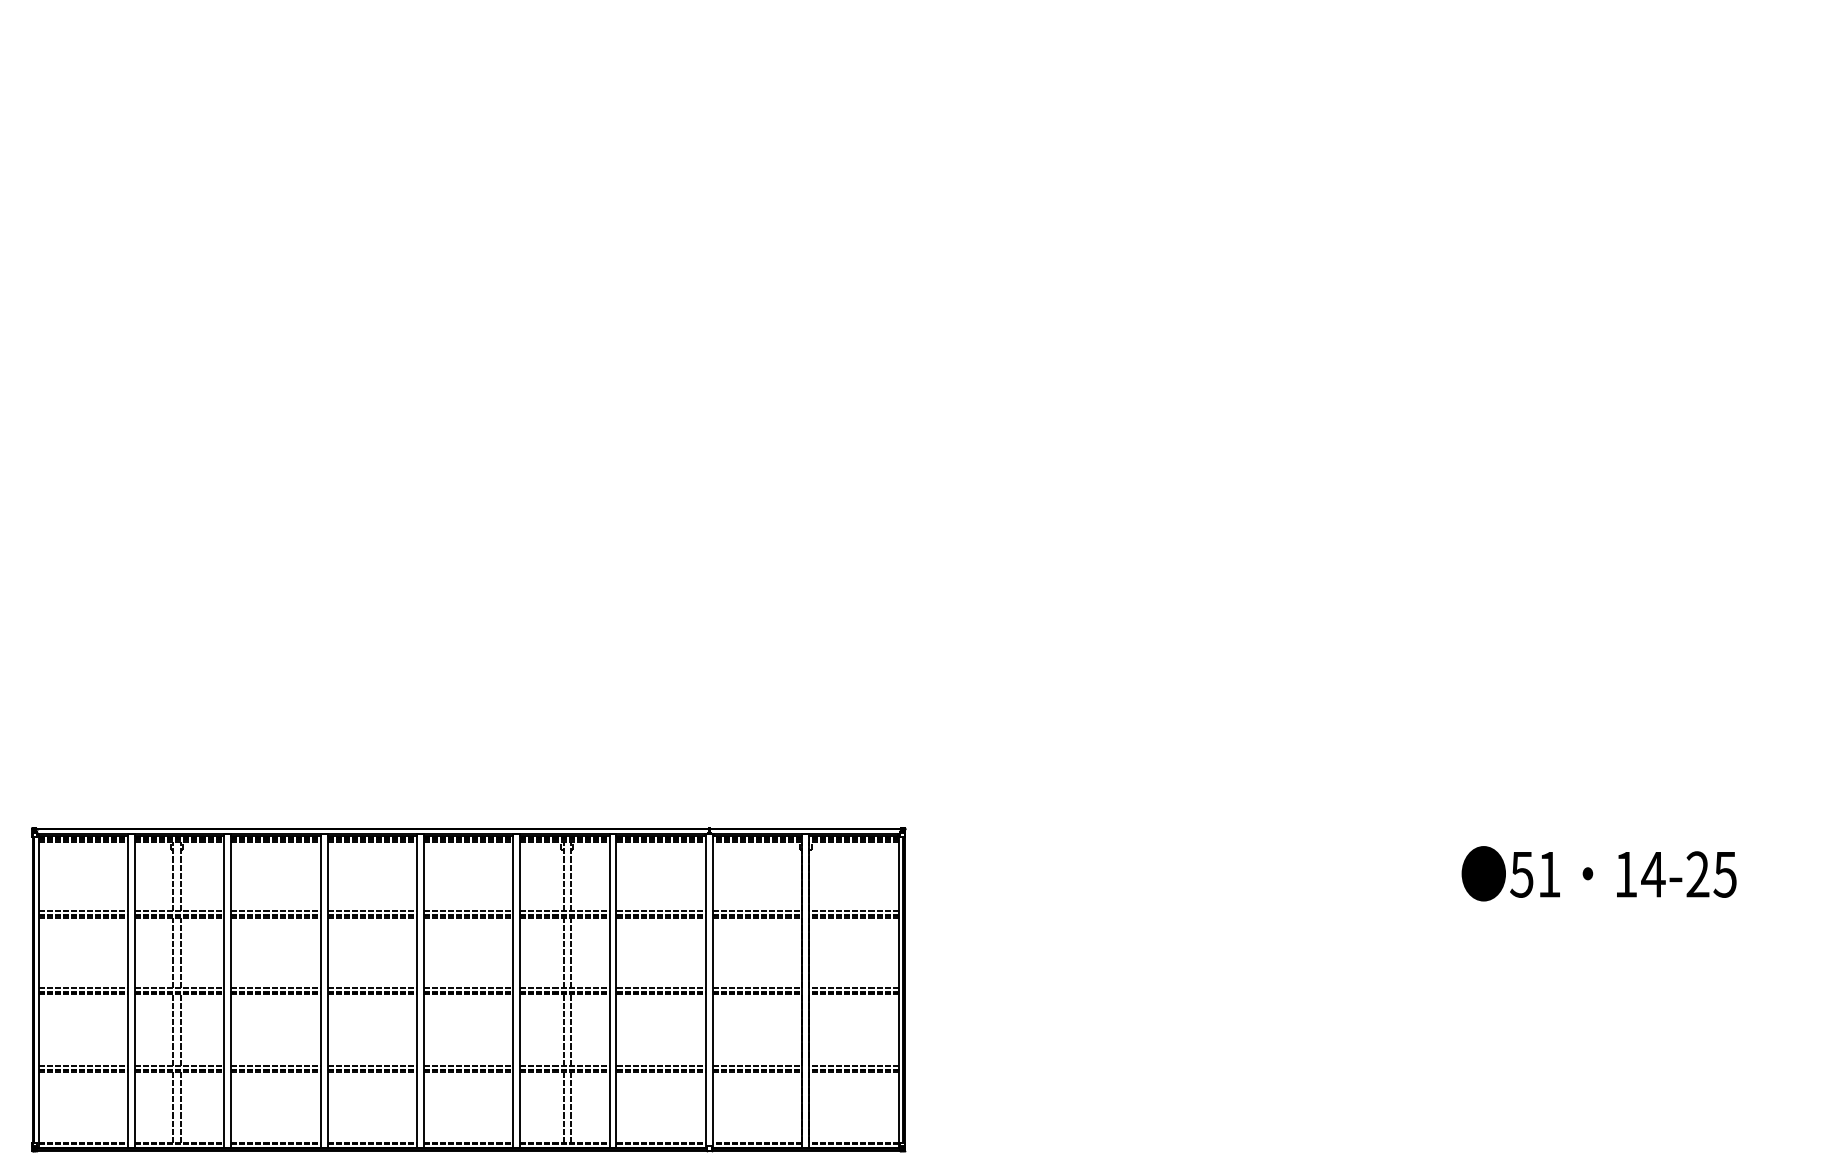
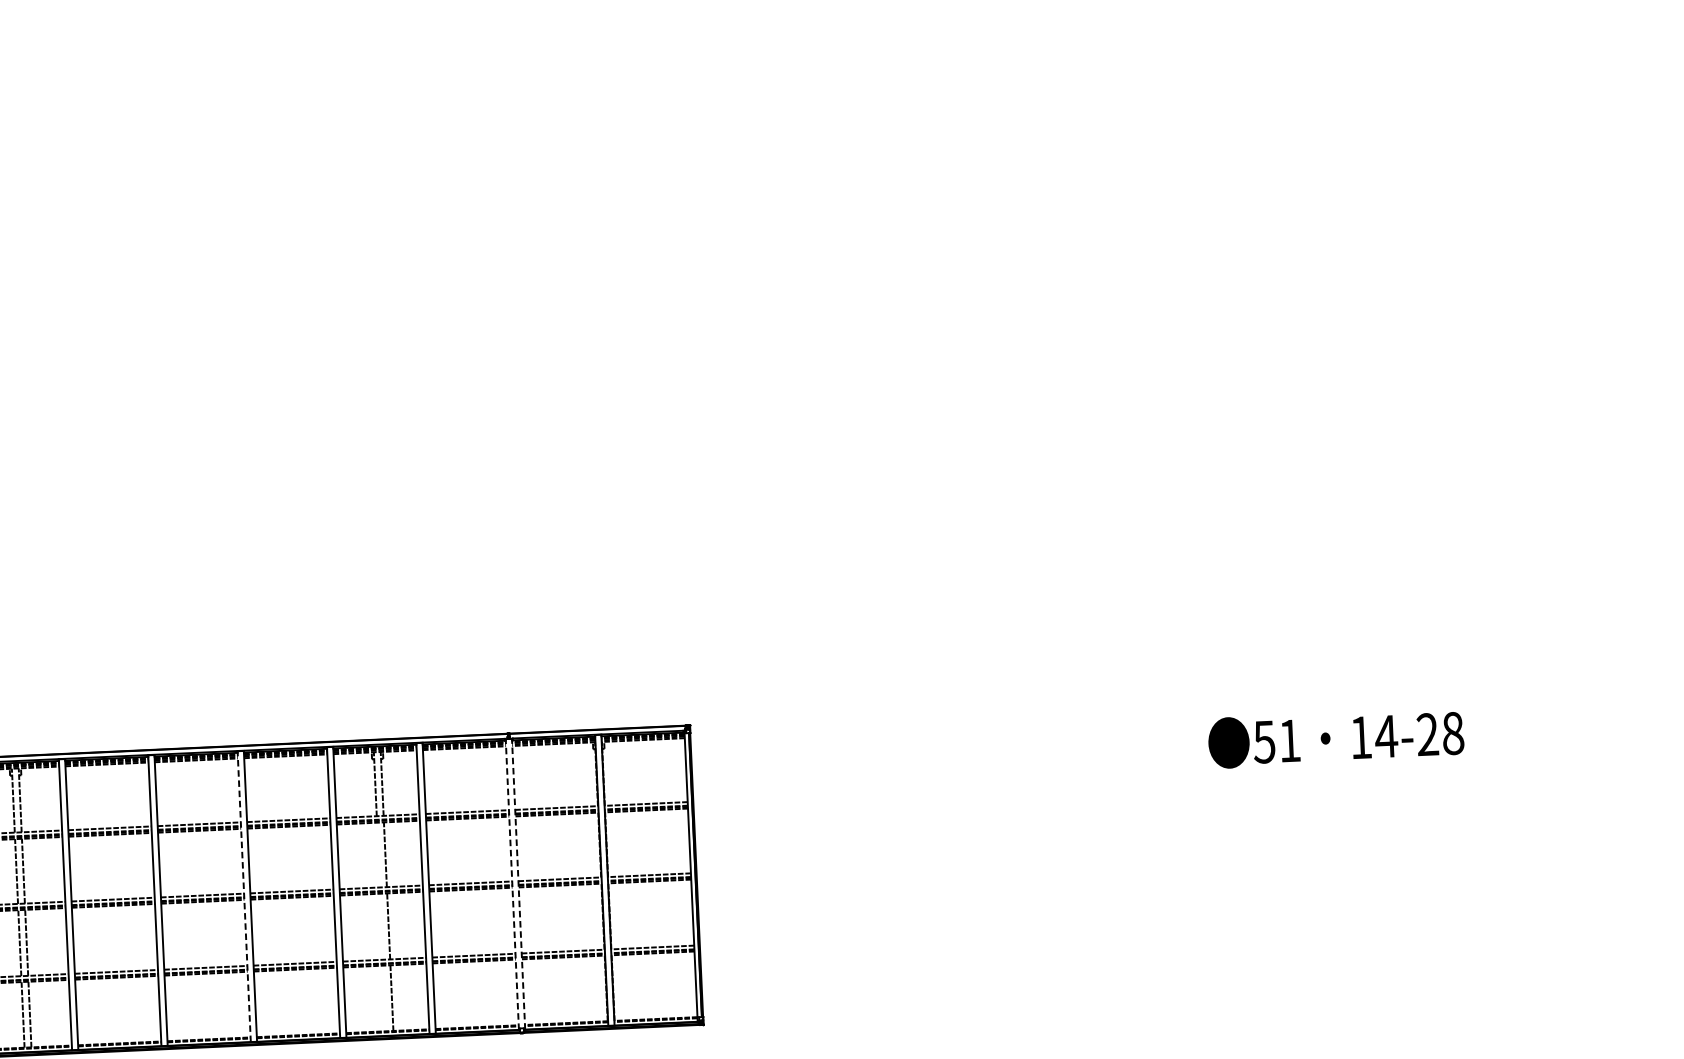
text: (1724, 874) -> (1452, 733), 14-25 -> 14-28
line: (563, 952) -> (378, 854), removed
line: (417, 990) -> (244, 896), solid -> dashed
line: (706, 990) -> (512, 884), solid -> dashed
line: (712, 990) -> (518, 883), solid -> dashed
line: (563, 1029) -> (381, 926), removed
line: (563, 1106) -> (384, 997), removed

